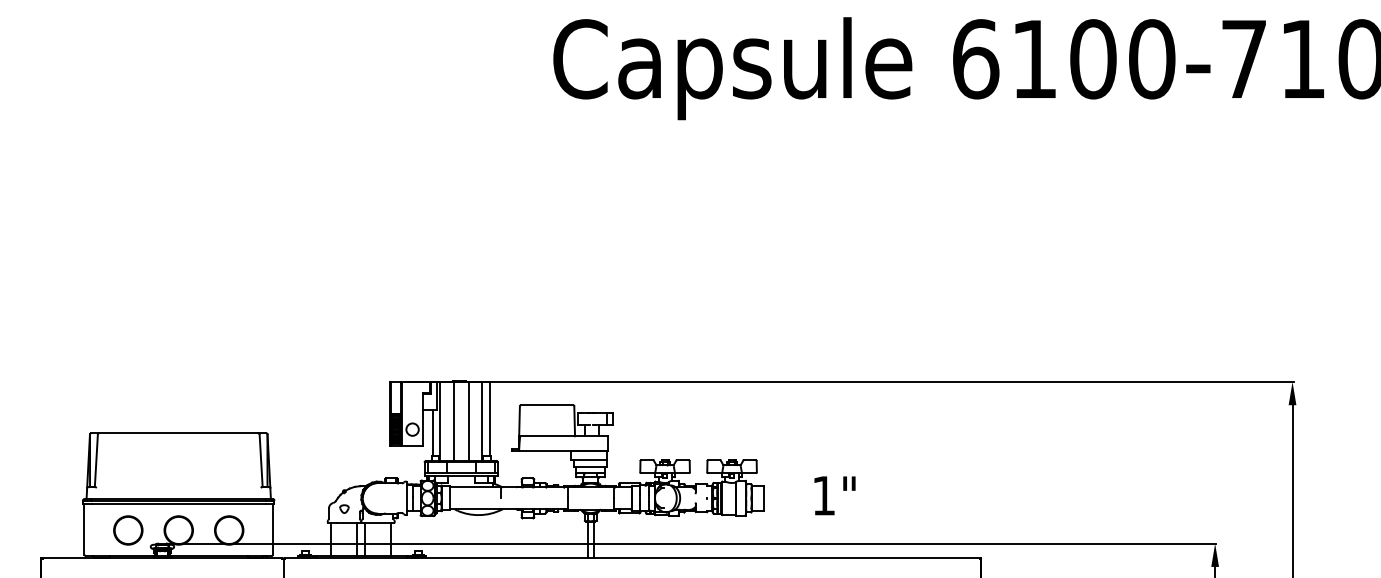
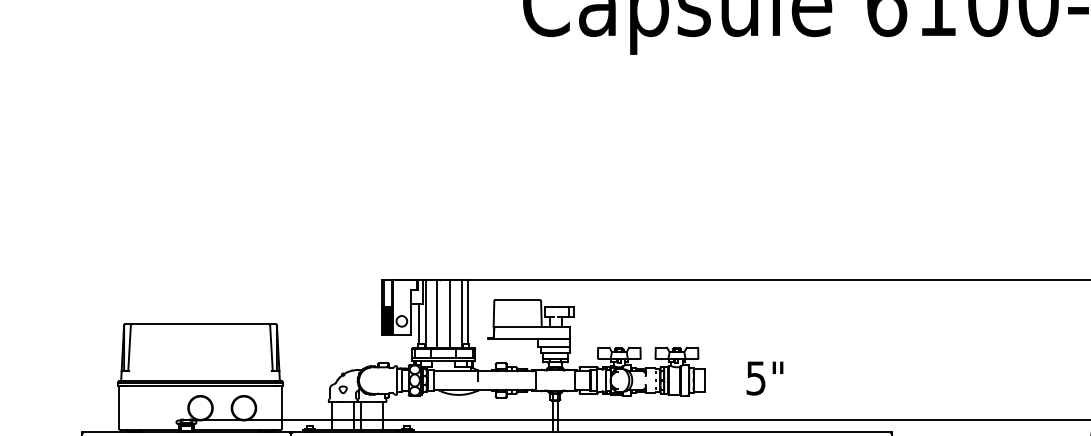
text: (823, 495) -> (755, 378), 1" -> 5"
circle: (128, 530) -> (157, 408), removed

